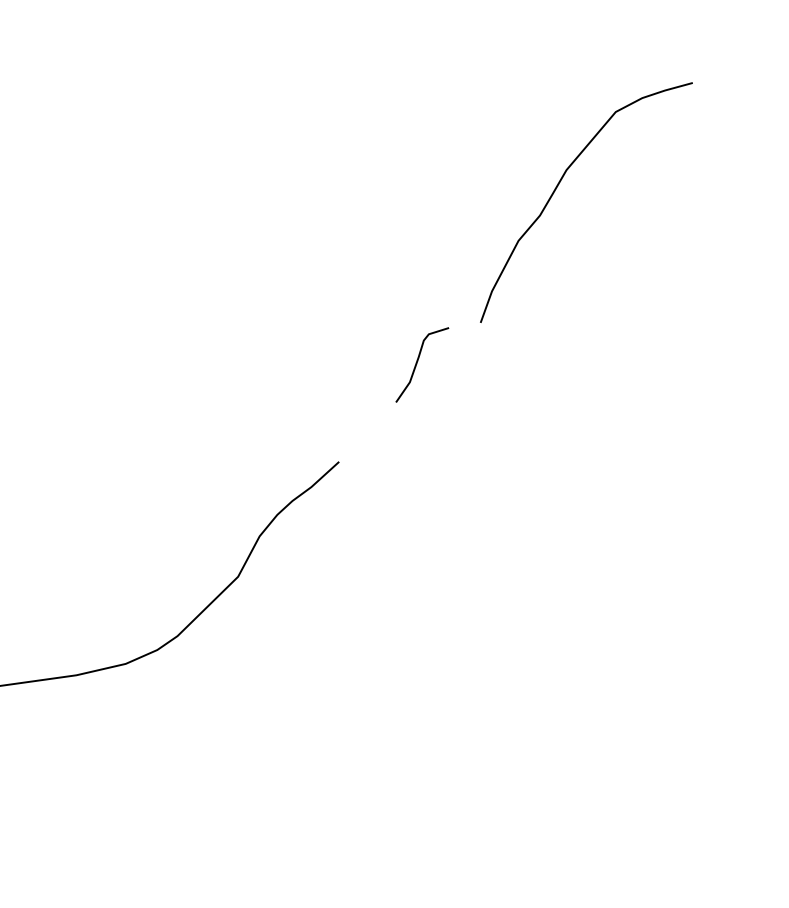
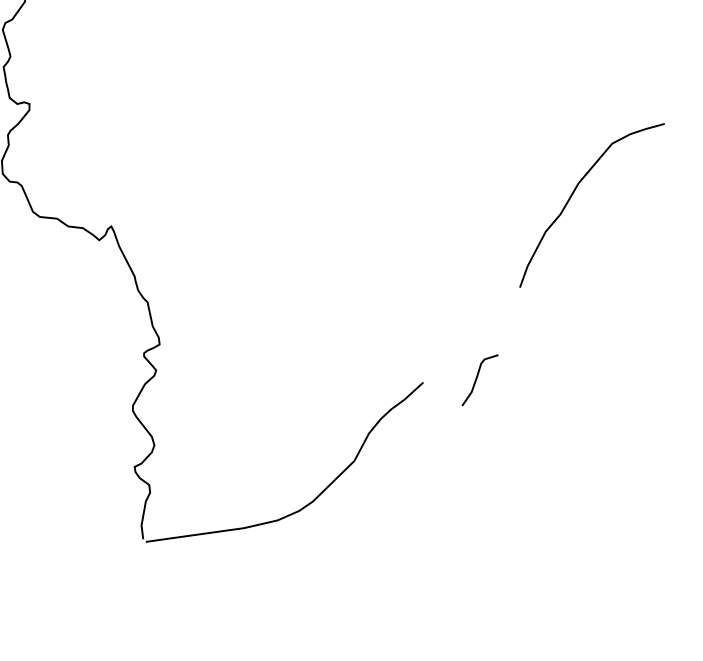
curve: (418, 363) -> (477, 379), moved

